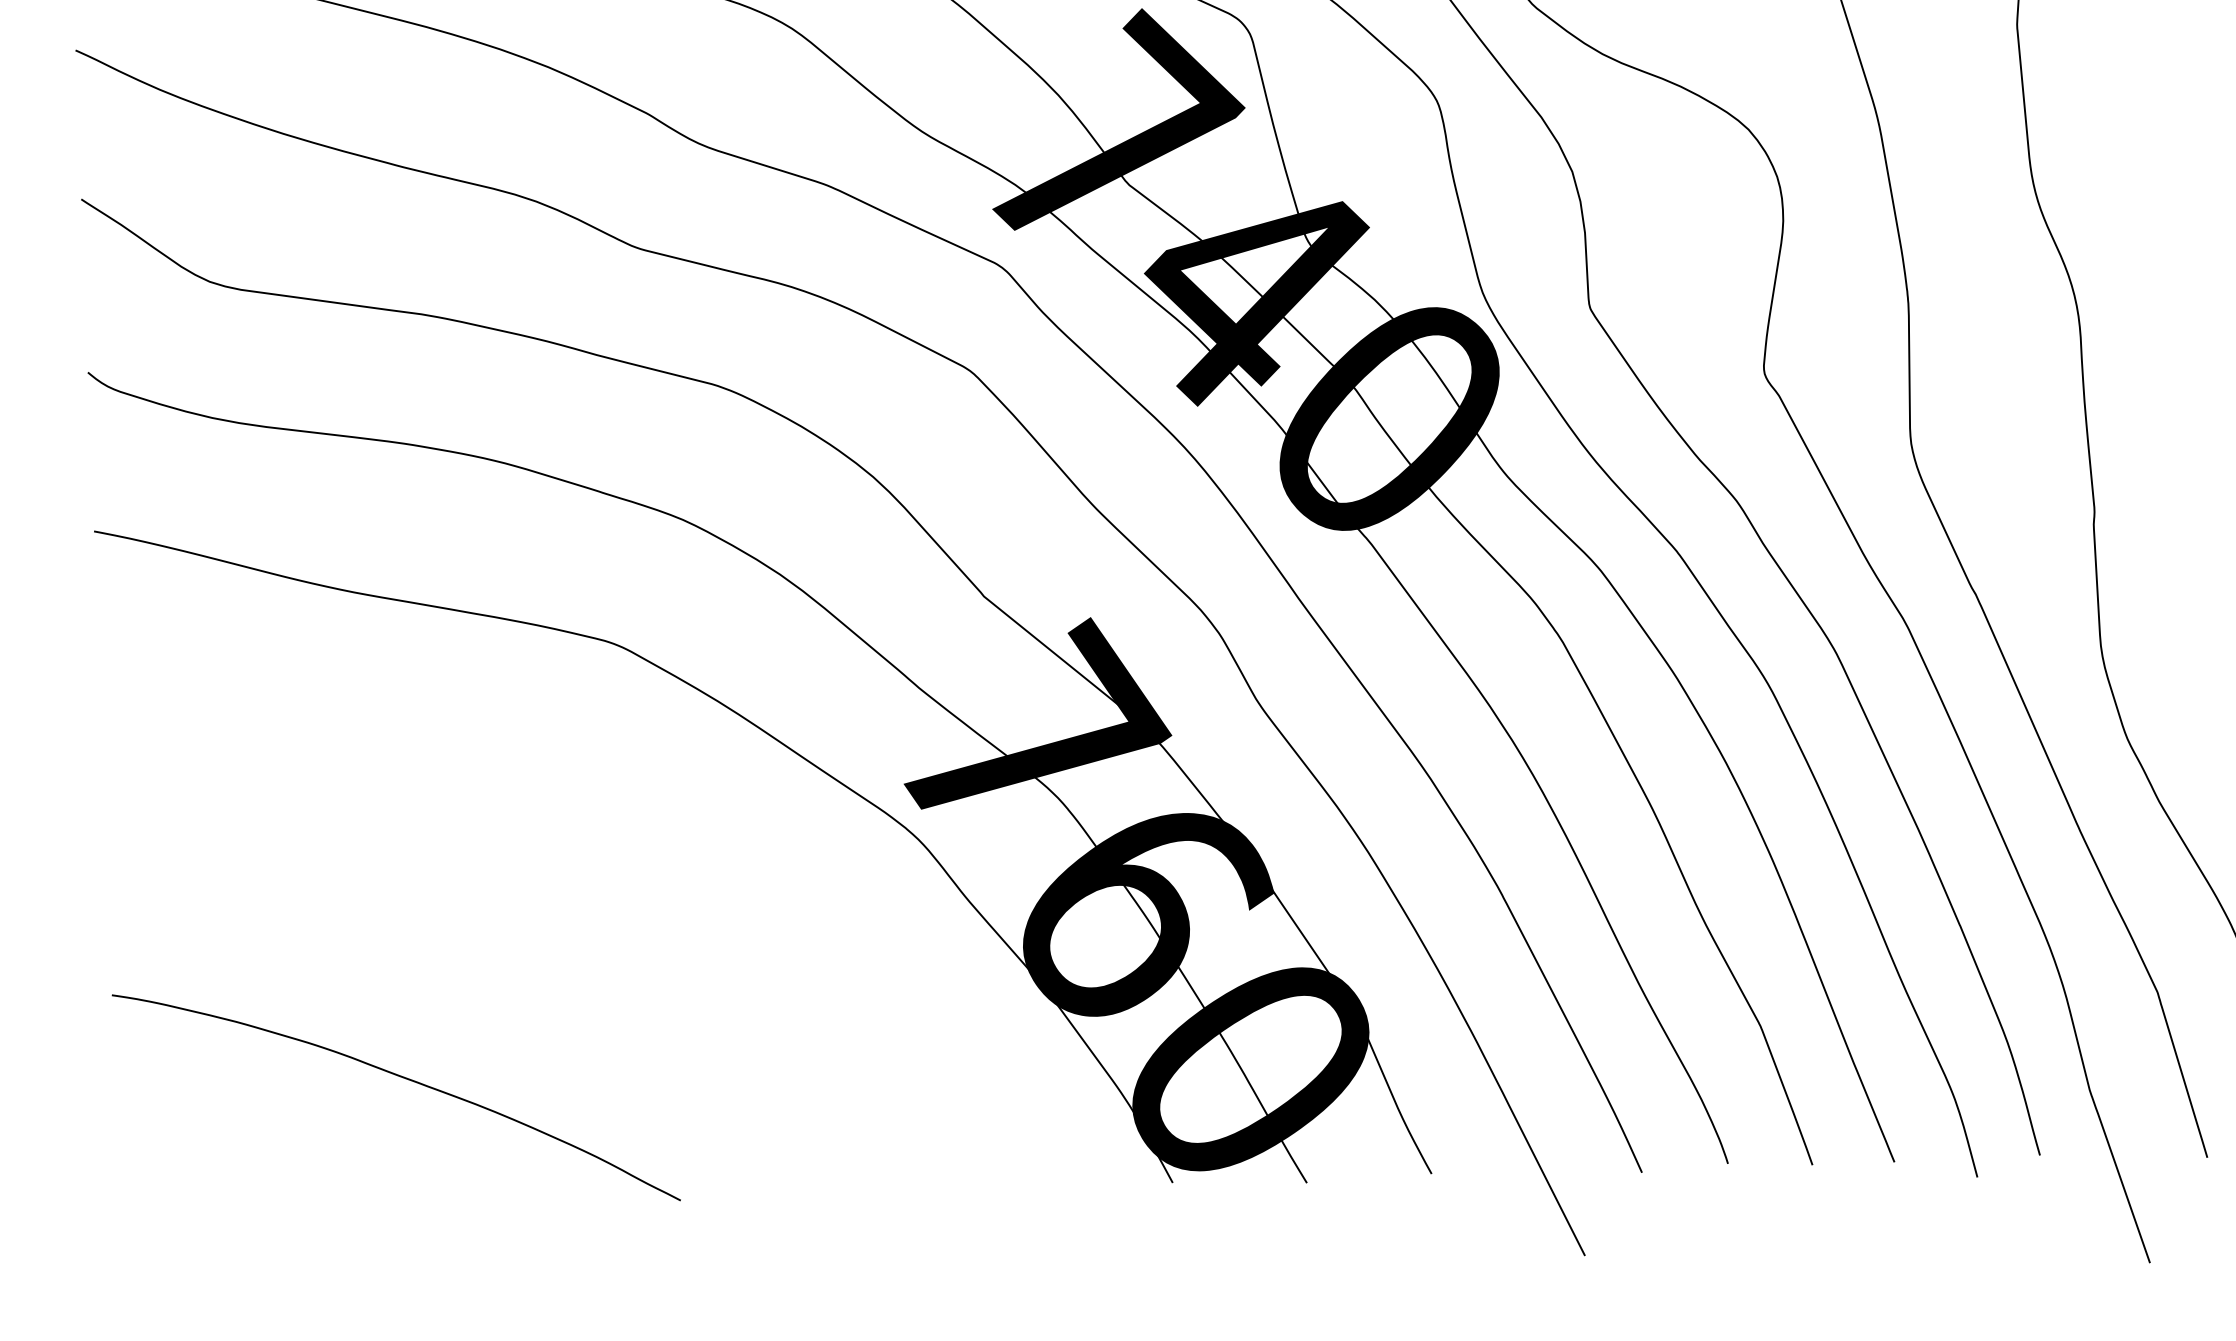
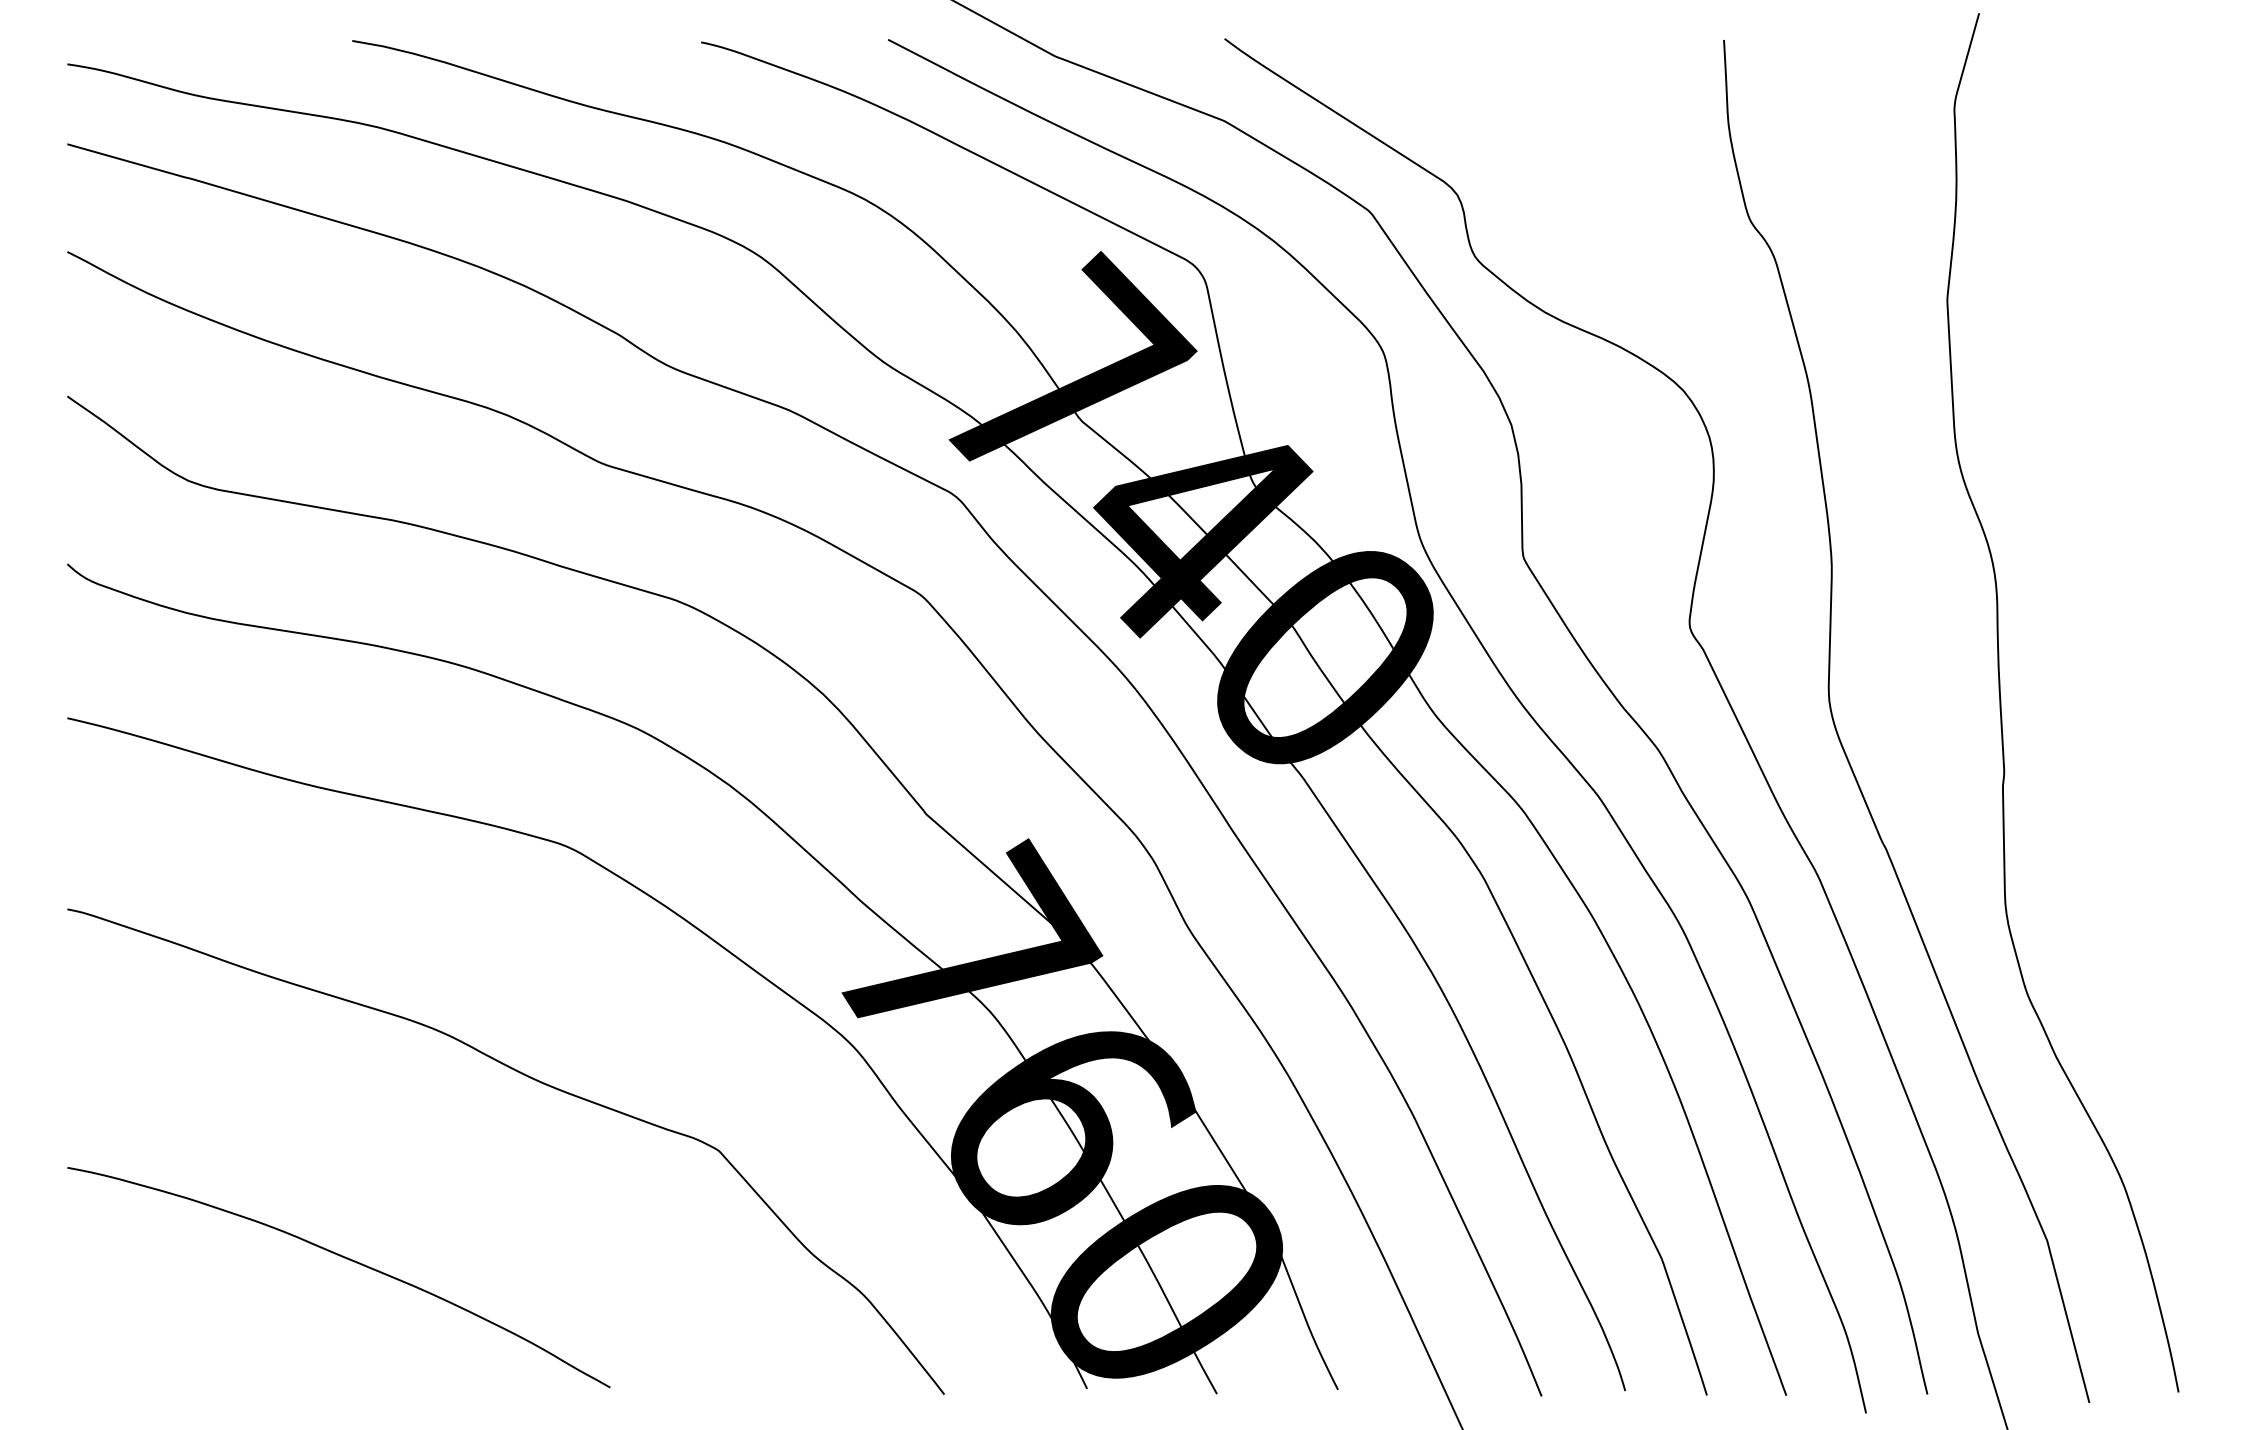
curve: (594, 888) -> (538, 1082), added

